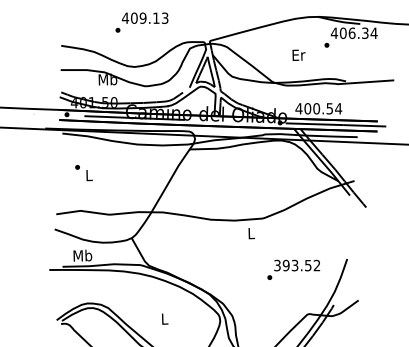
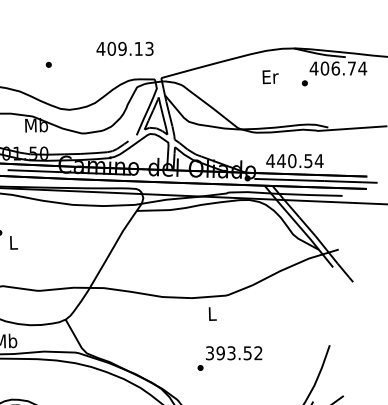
text: (144, 17) -> (124, 47), moved
text: (365, 33) -> (352, 68), 406.34 -> 406.74
text: (298, 54) -> (270, 76), moved
text: (307, 108) -> (281, 160), 400.54 -> 440.54
text: (293, 269) -> (229, 358), moved

